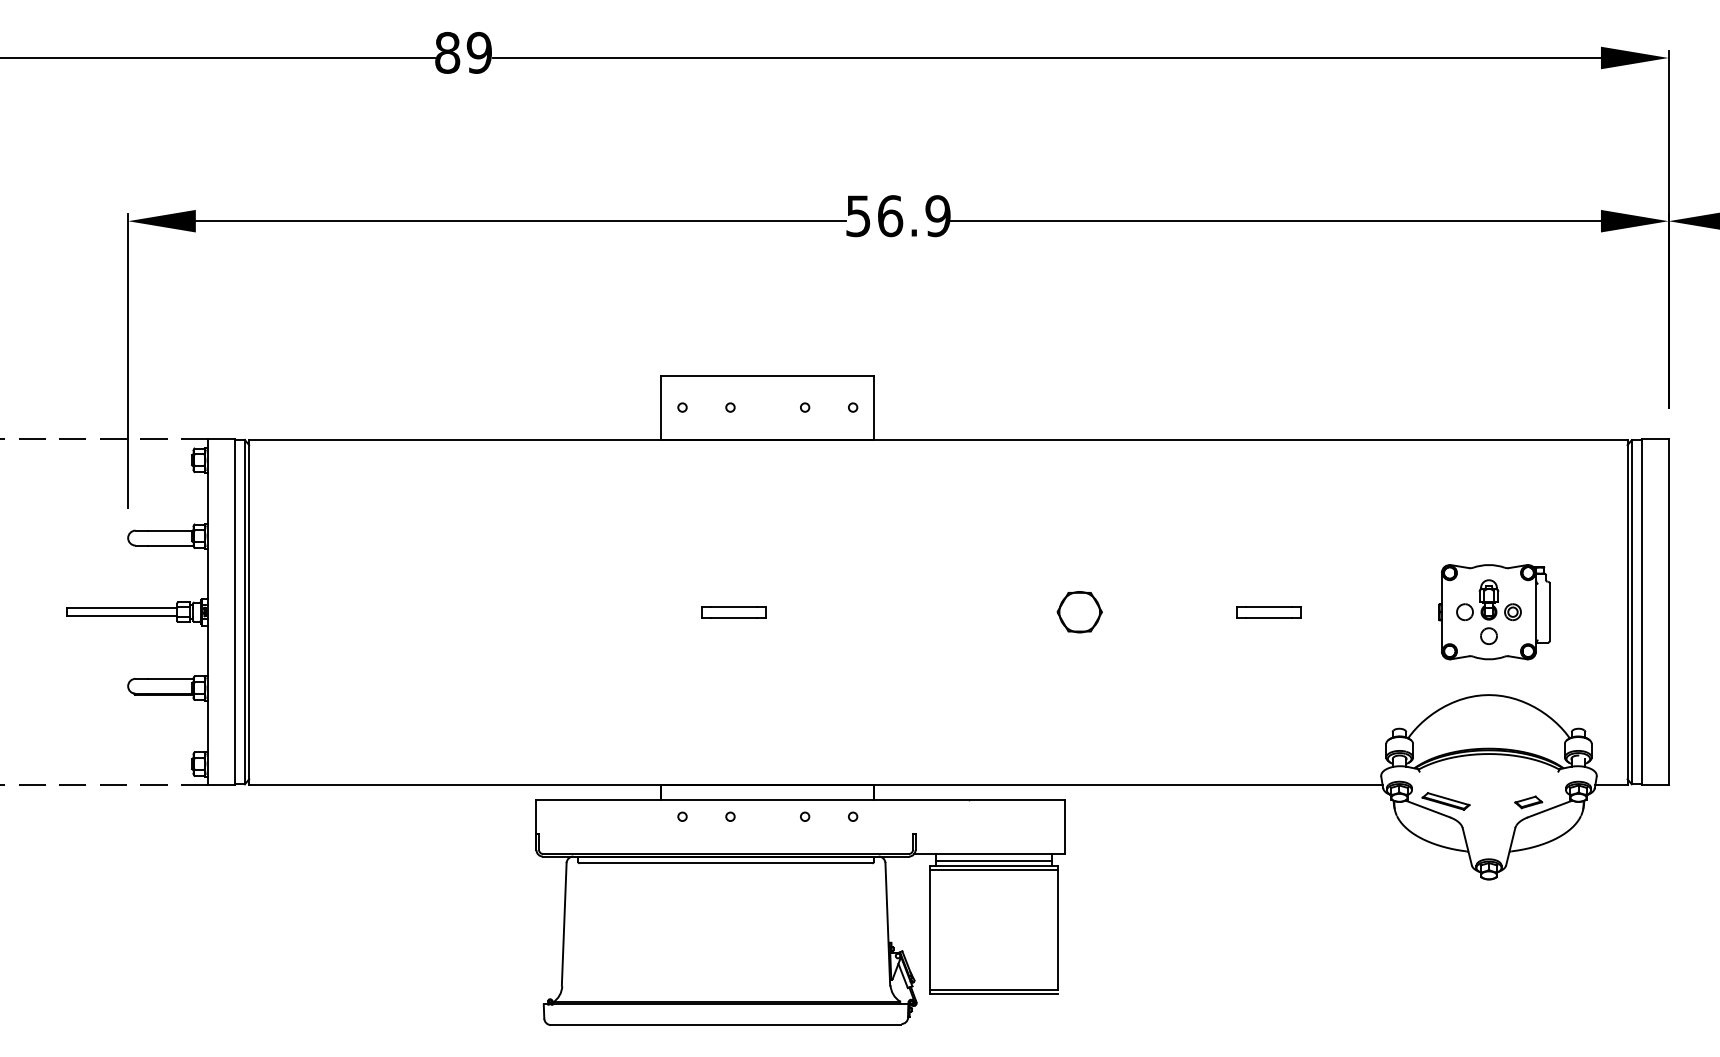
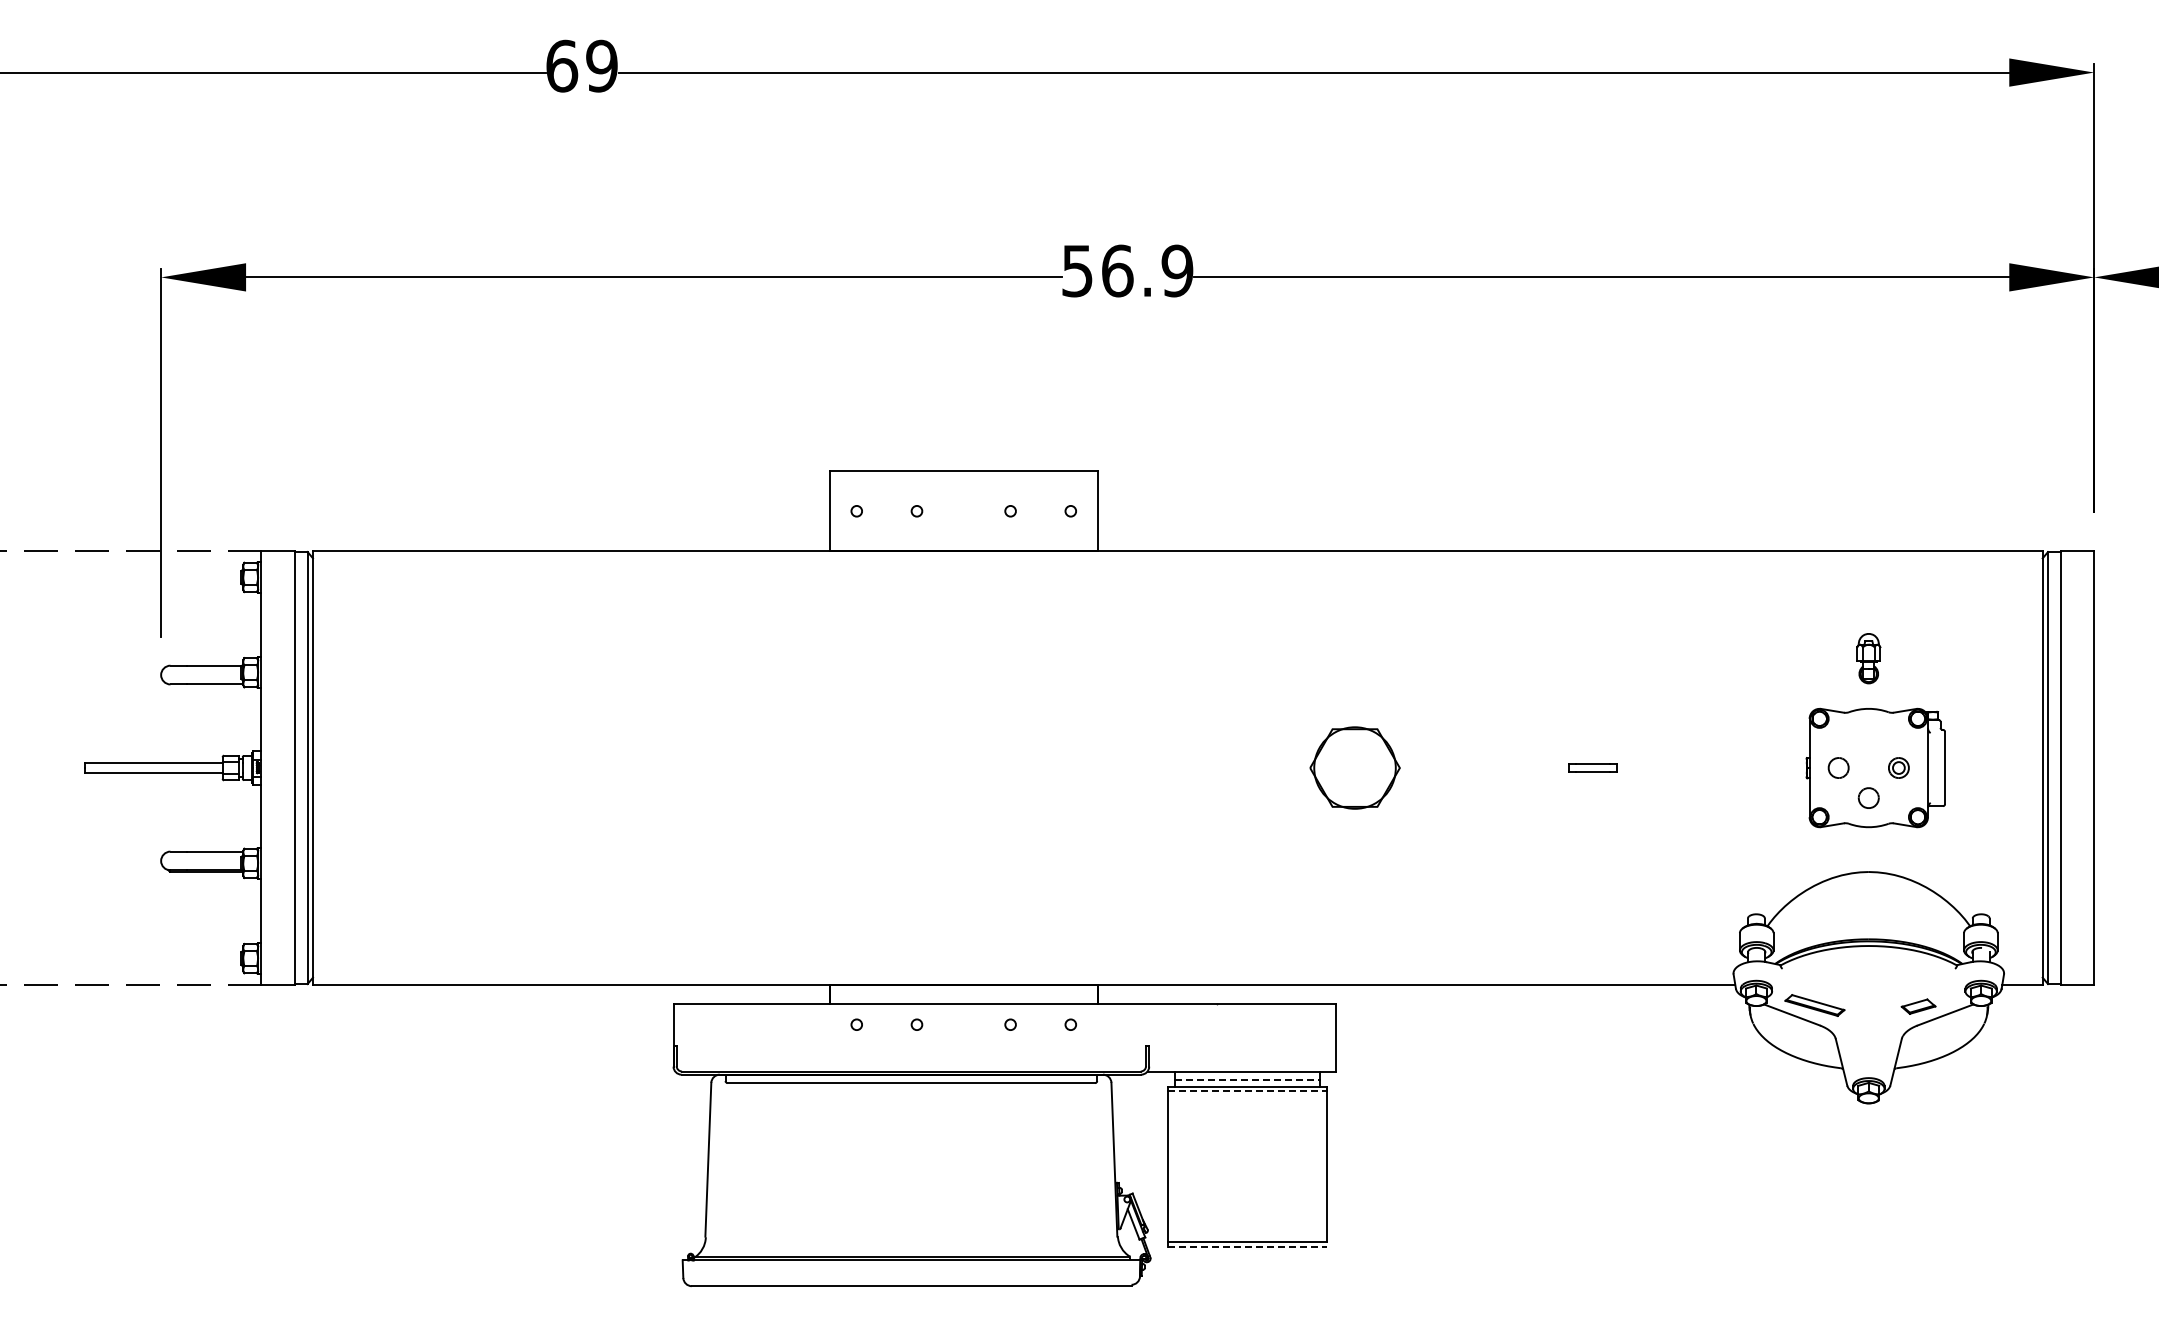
text: (448, 52) -> (562, 65), 89 -> 69
part: (1488, 599) -> (1868, 658), moved
part: (734, 611) -> (921, 767), removed
part: (1079, 611) -> (1355, 767), size x1.6
part: (1268, 611) -> (1592, 767), size x0.6
line: (993, 860) -> (1247, 1079), solid -> dashed
line: (993, 869) -> (1247, 1091), solid -> dashed
line: (993, 993) -> (1247, 1246), solid -> dashed

